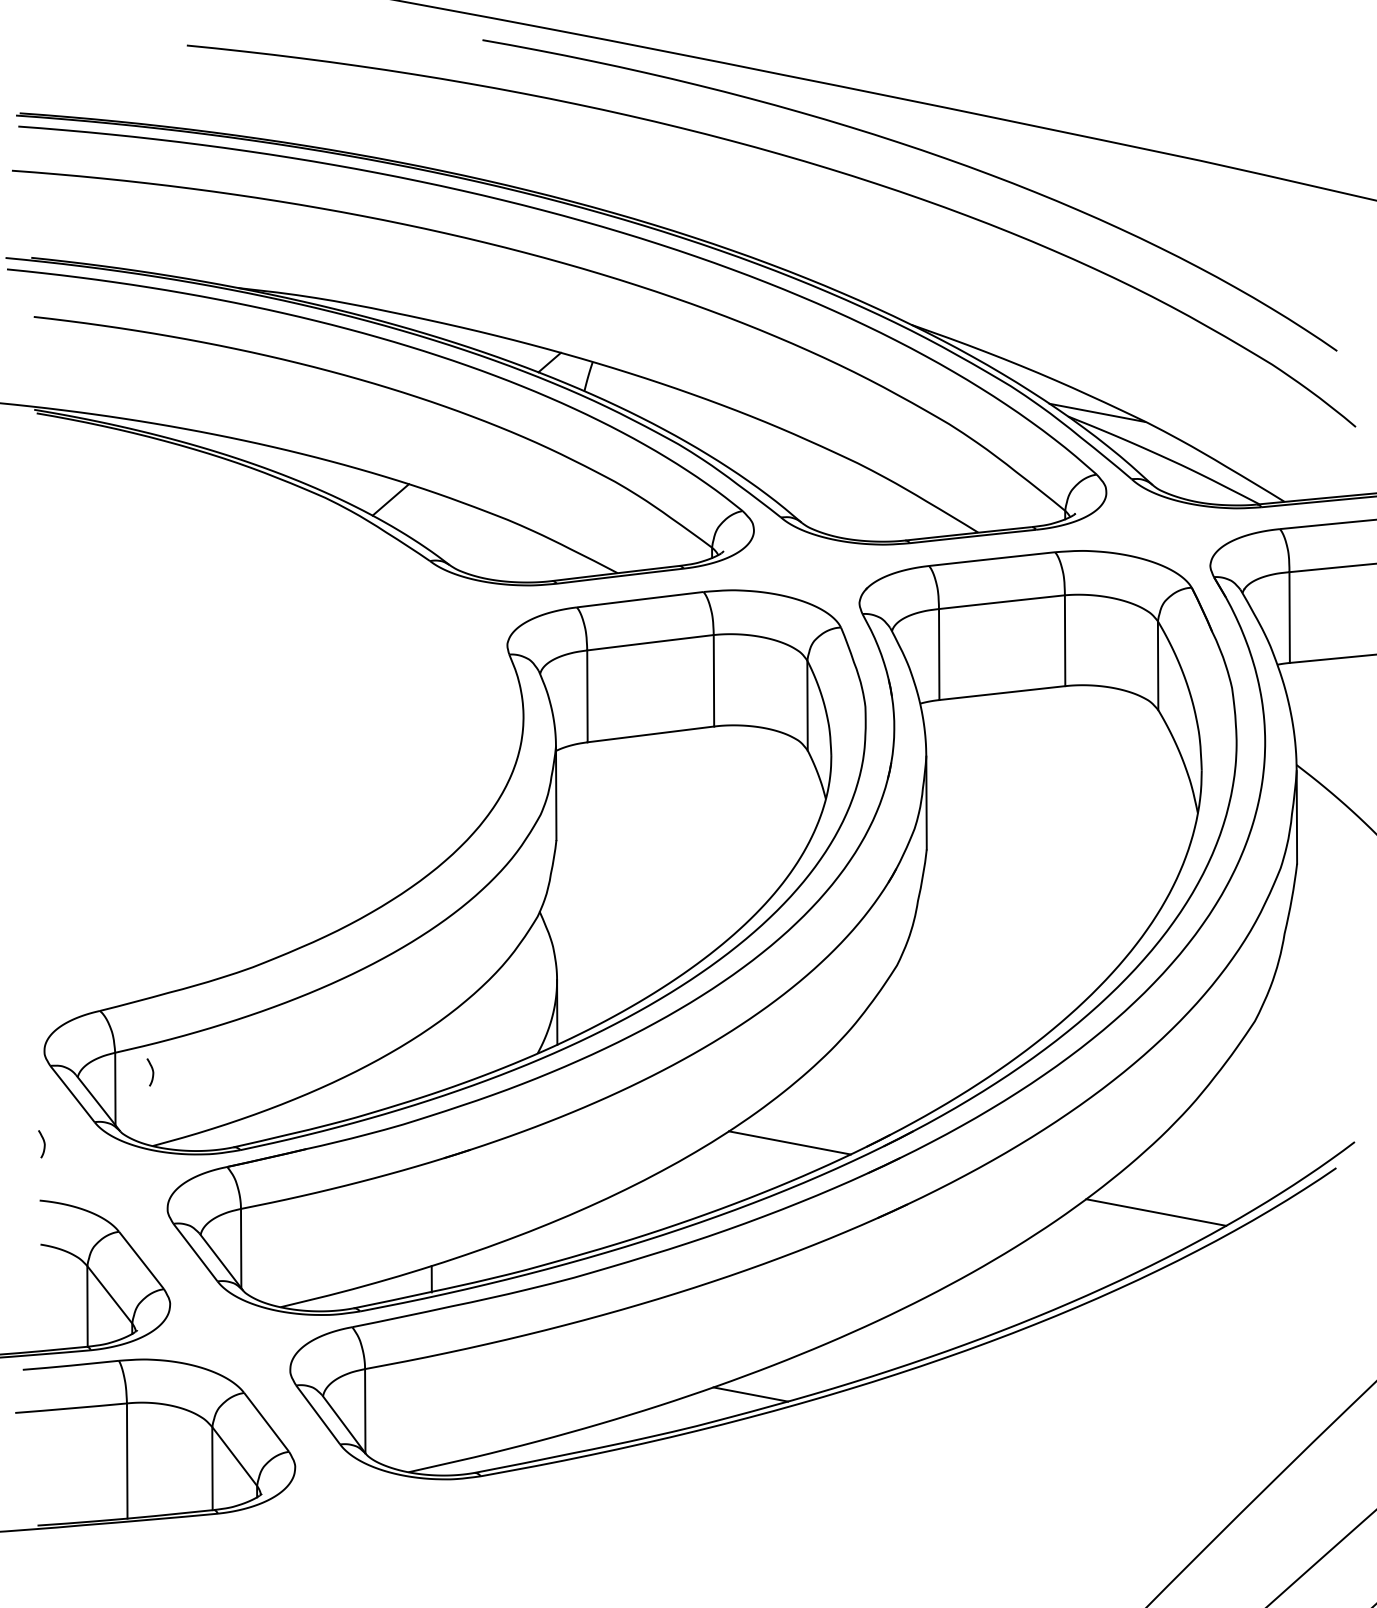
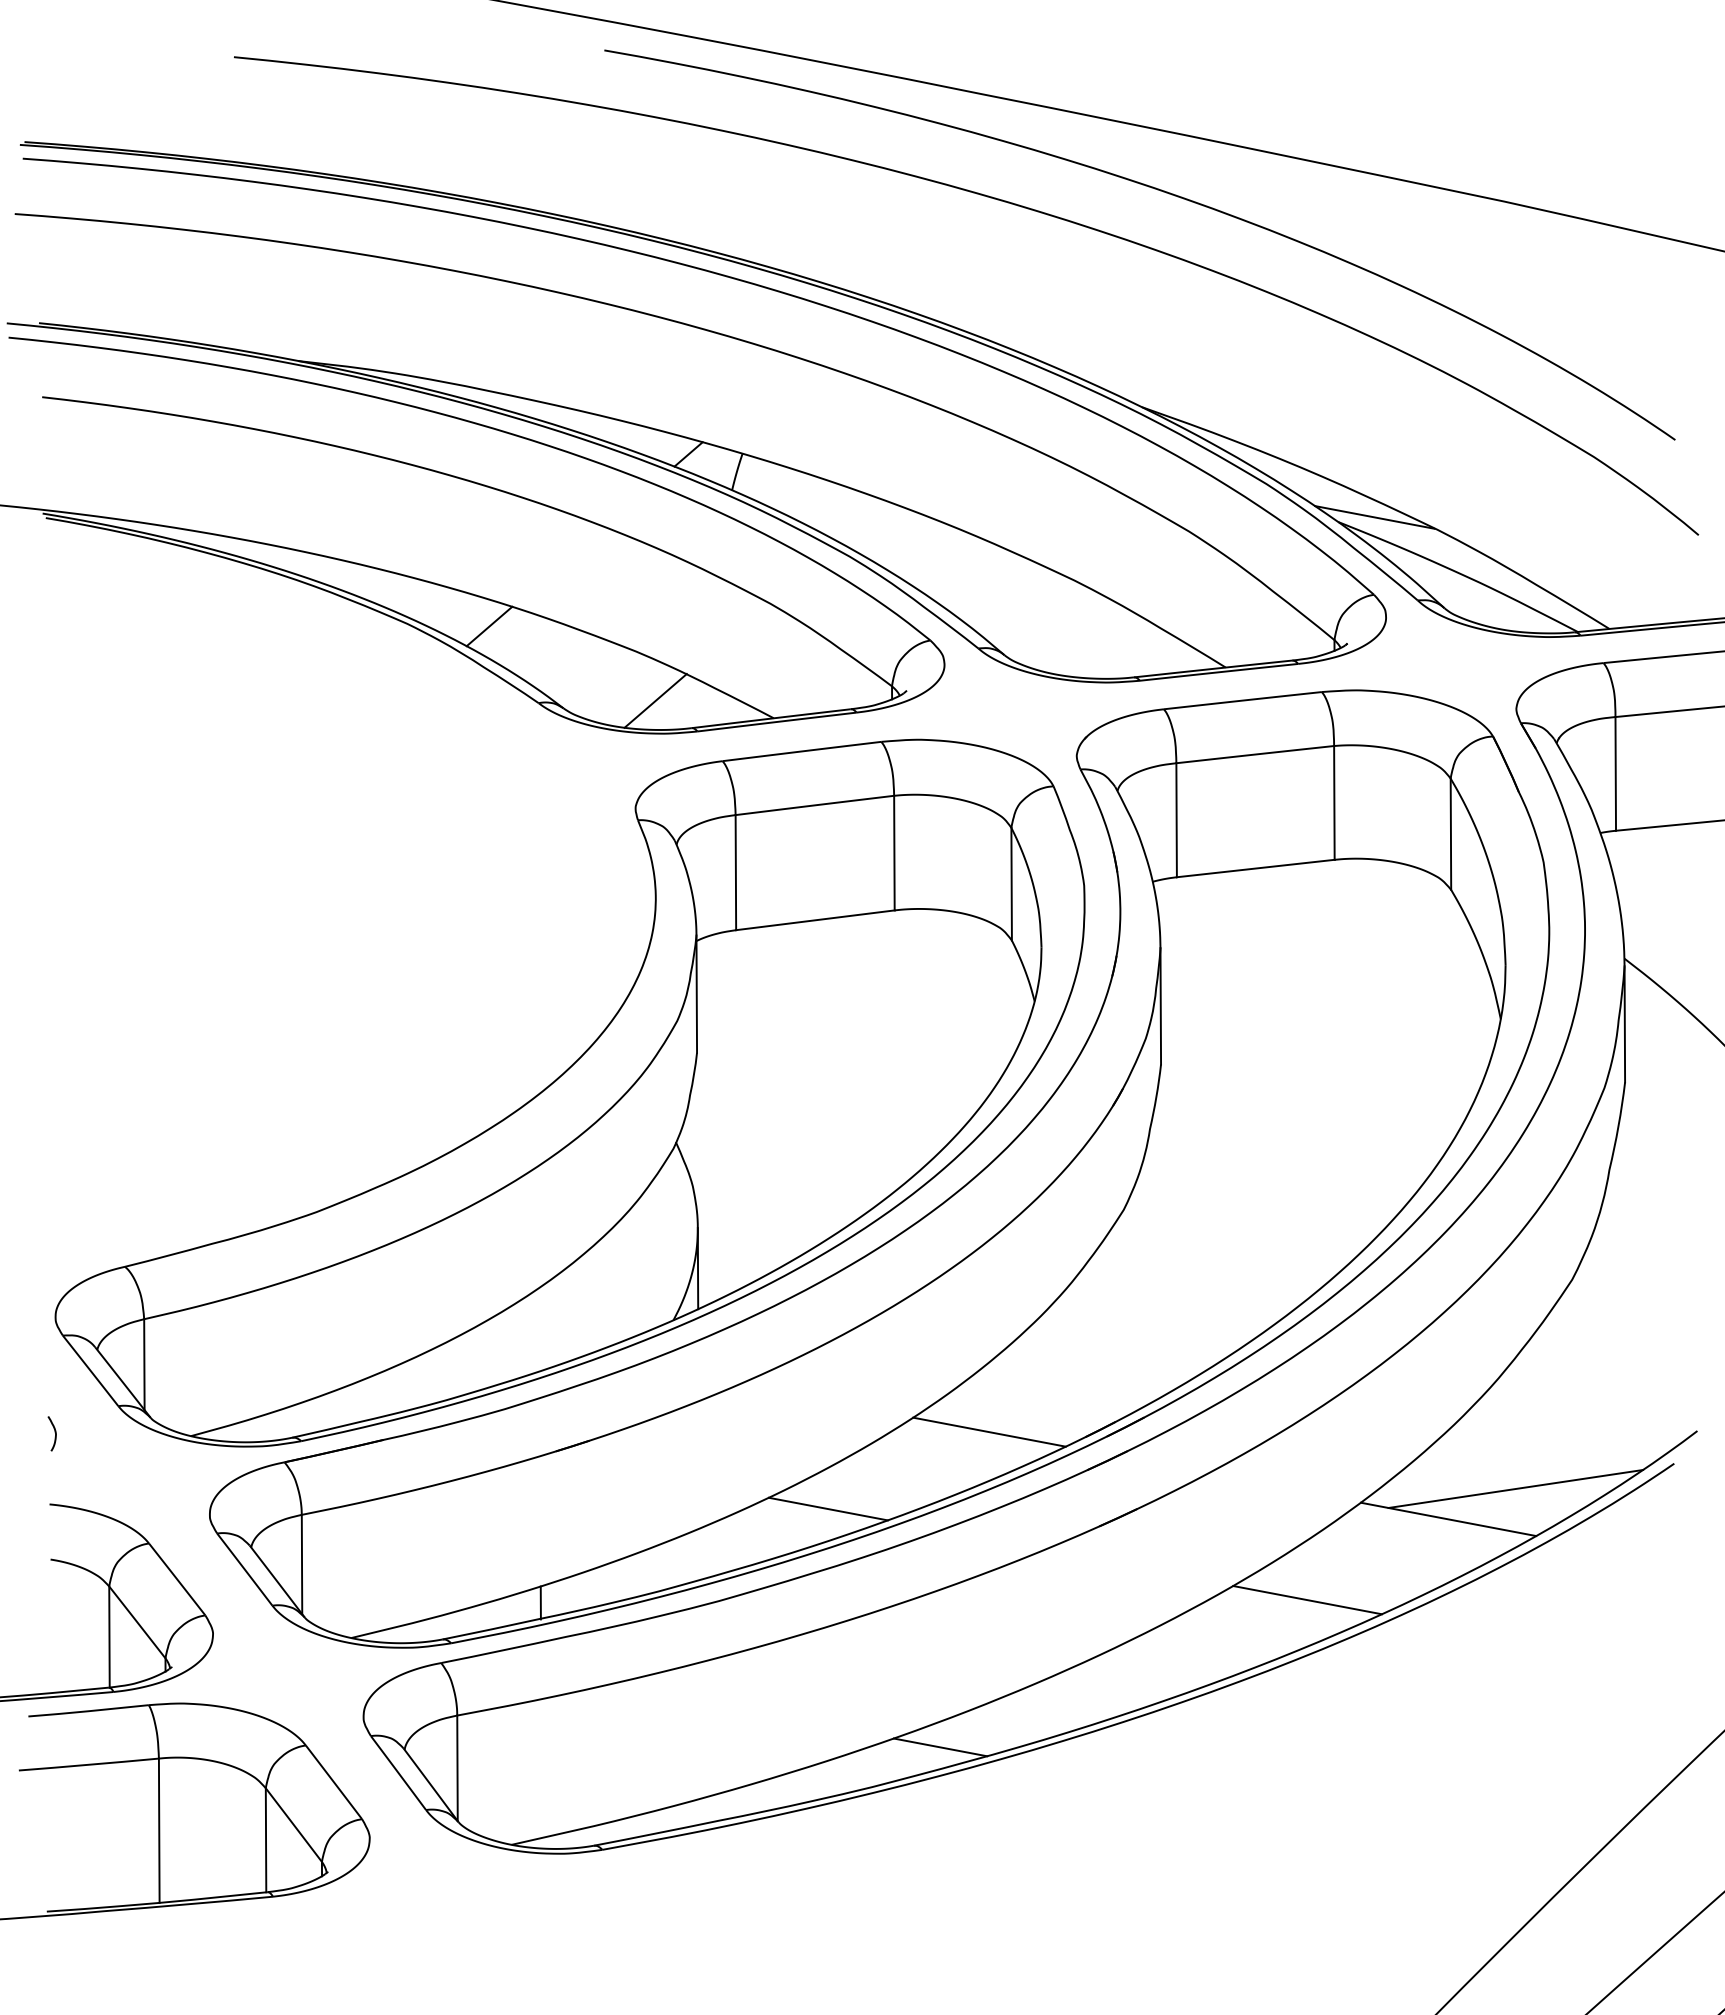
line: (523, 558) -> (655, 700), added
curve: (152, 1071) -> (190, 1342), removed
line: (1209, 1187) -> (1515, 1488), added
line: (660, 1203) -> (827, 1508), added
line: (1043, 1277) -> (1307, 1600), added

